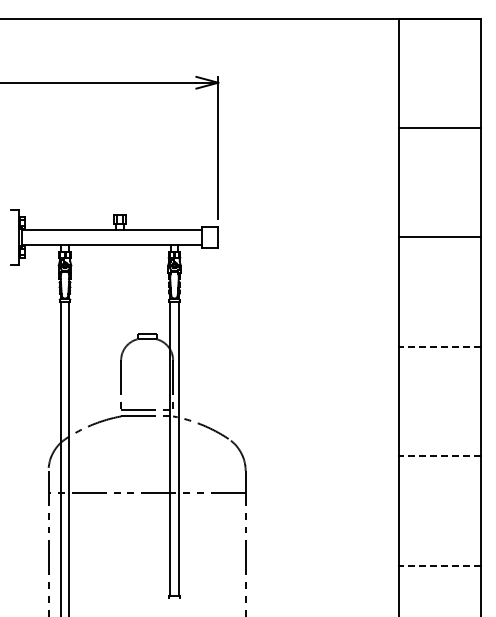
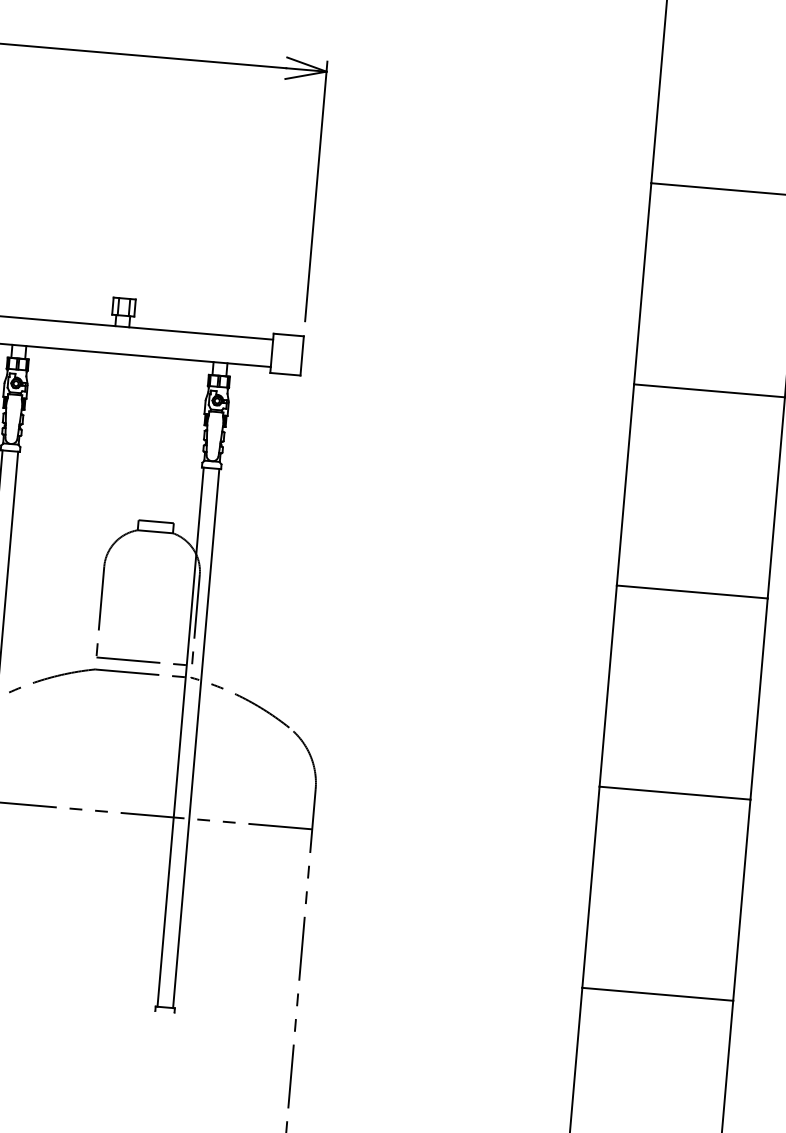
line: (439, 346) -> (691, 591), dashed -> solid
line: (439, 456) -> (674, 793), dashed -> solid
line: (439, 565) -> (656, 993), dashed -> solid

